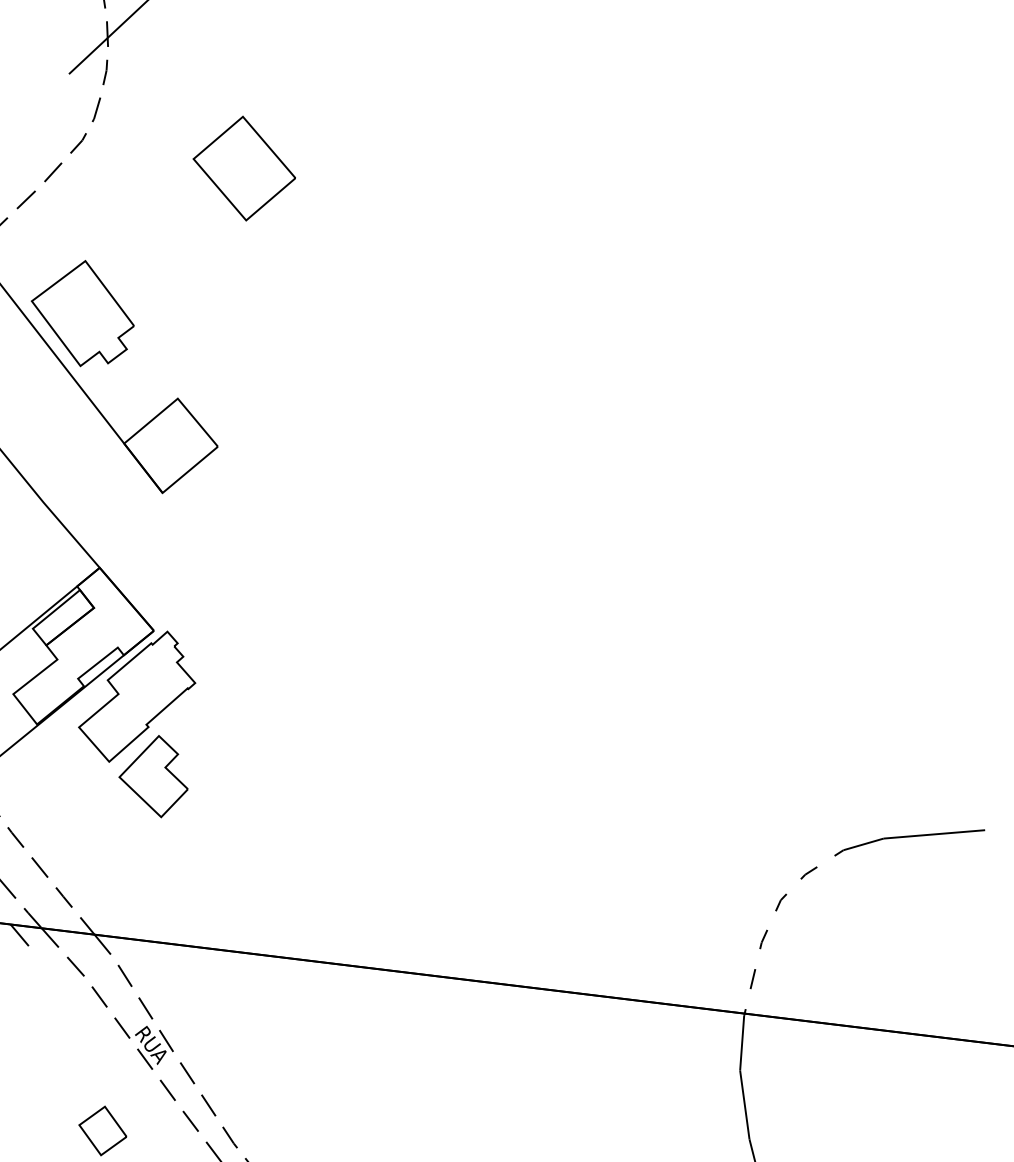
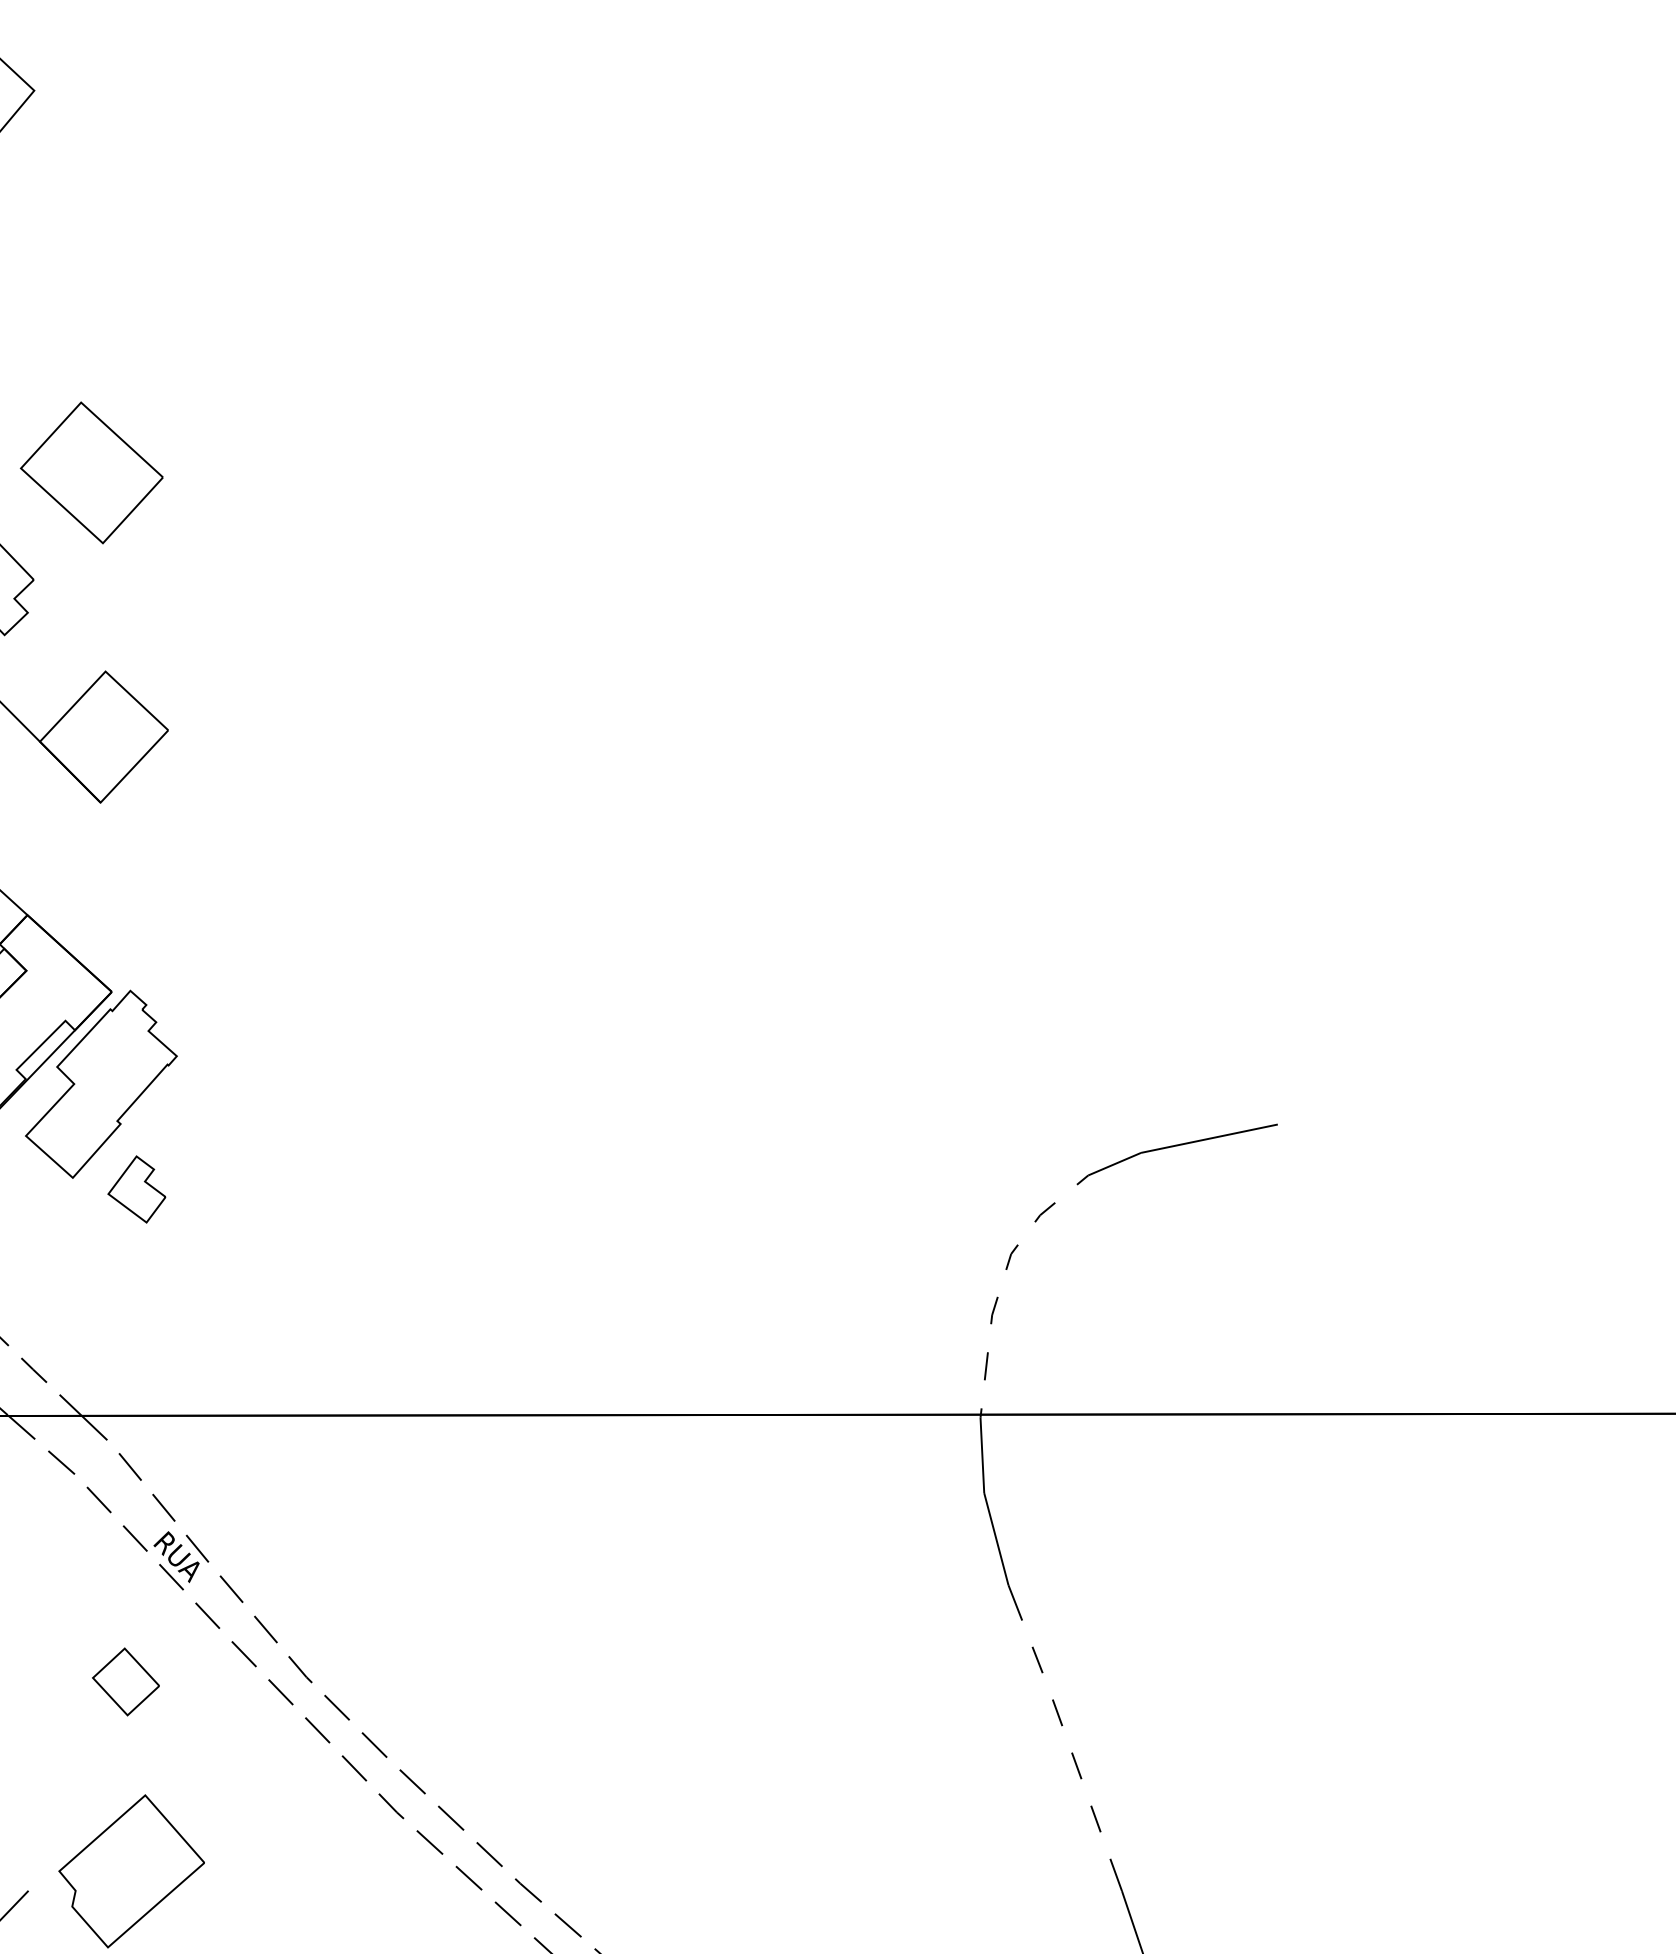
part: (244, 168) -> (91, 472), moved
part: (154, 775) -> (136, 1189), size x0.6

